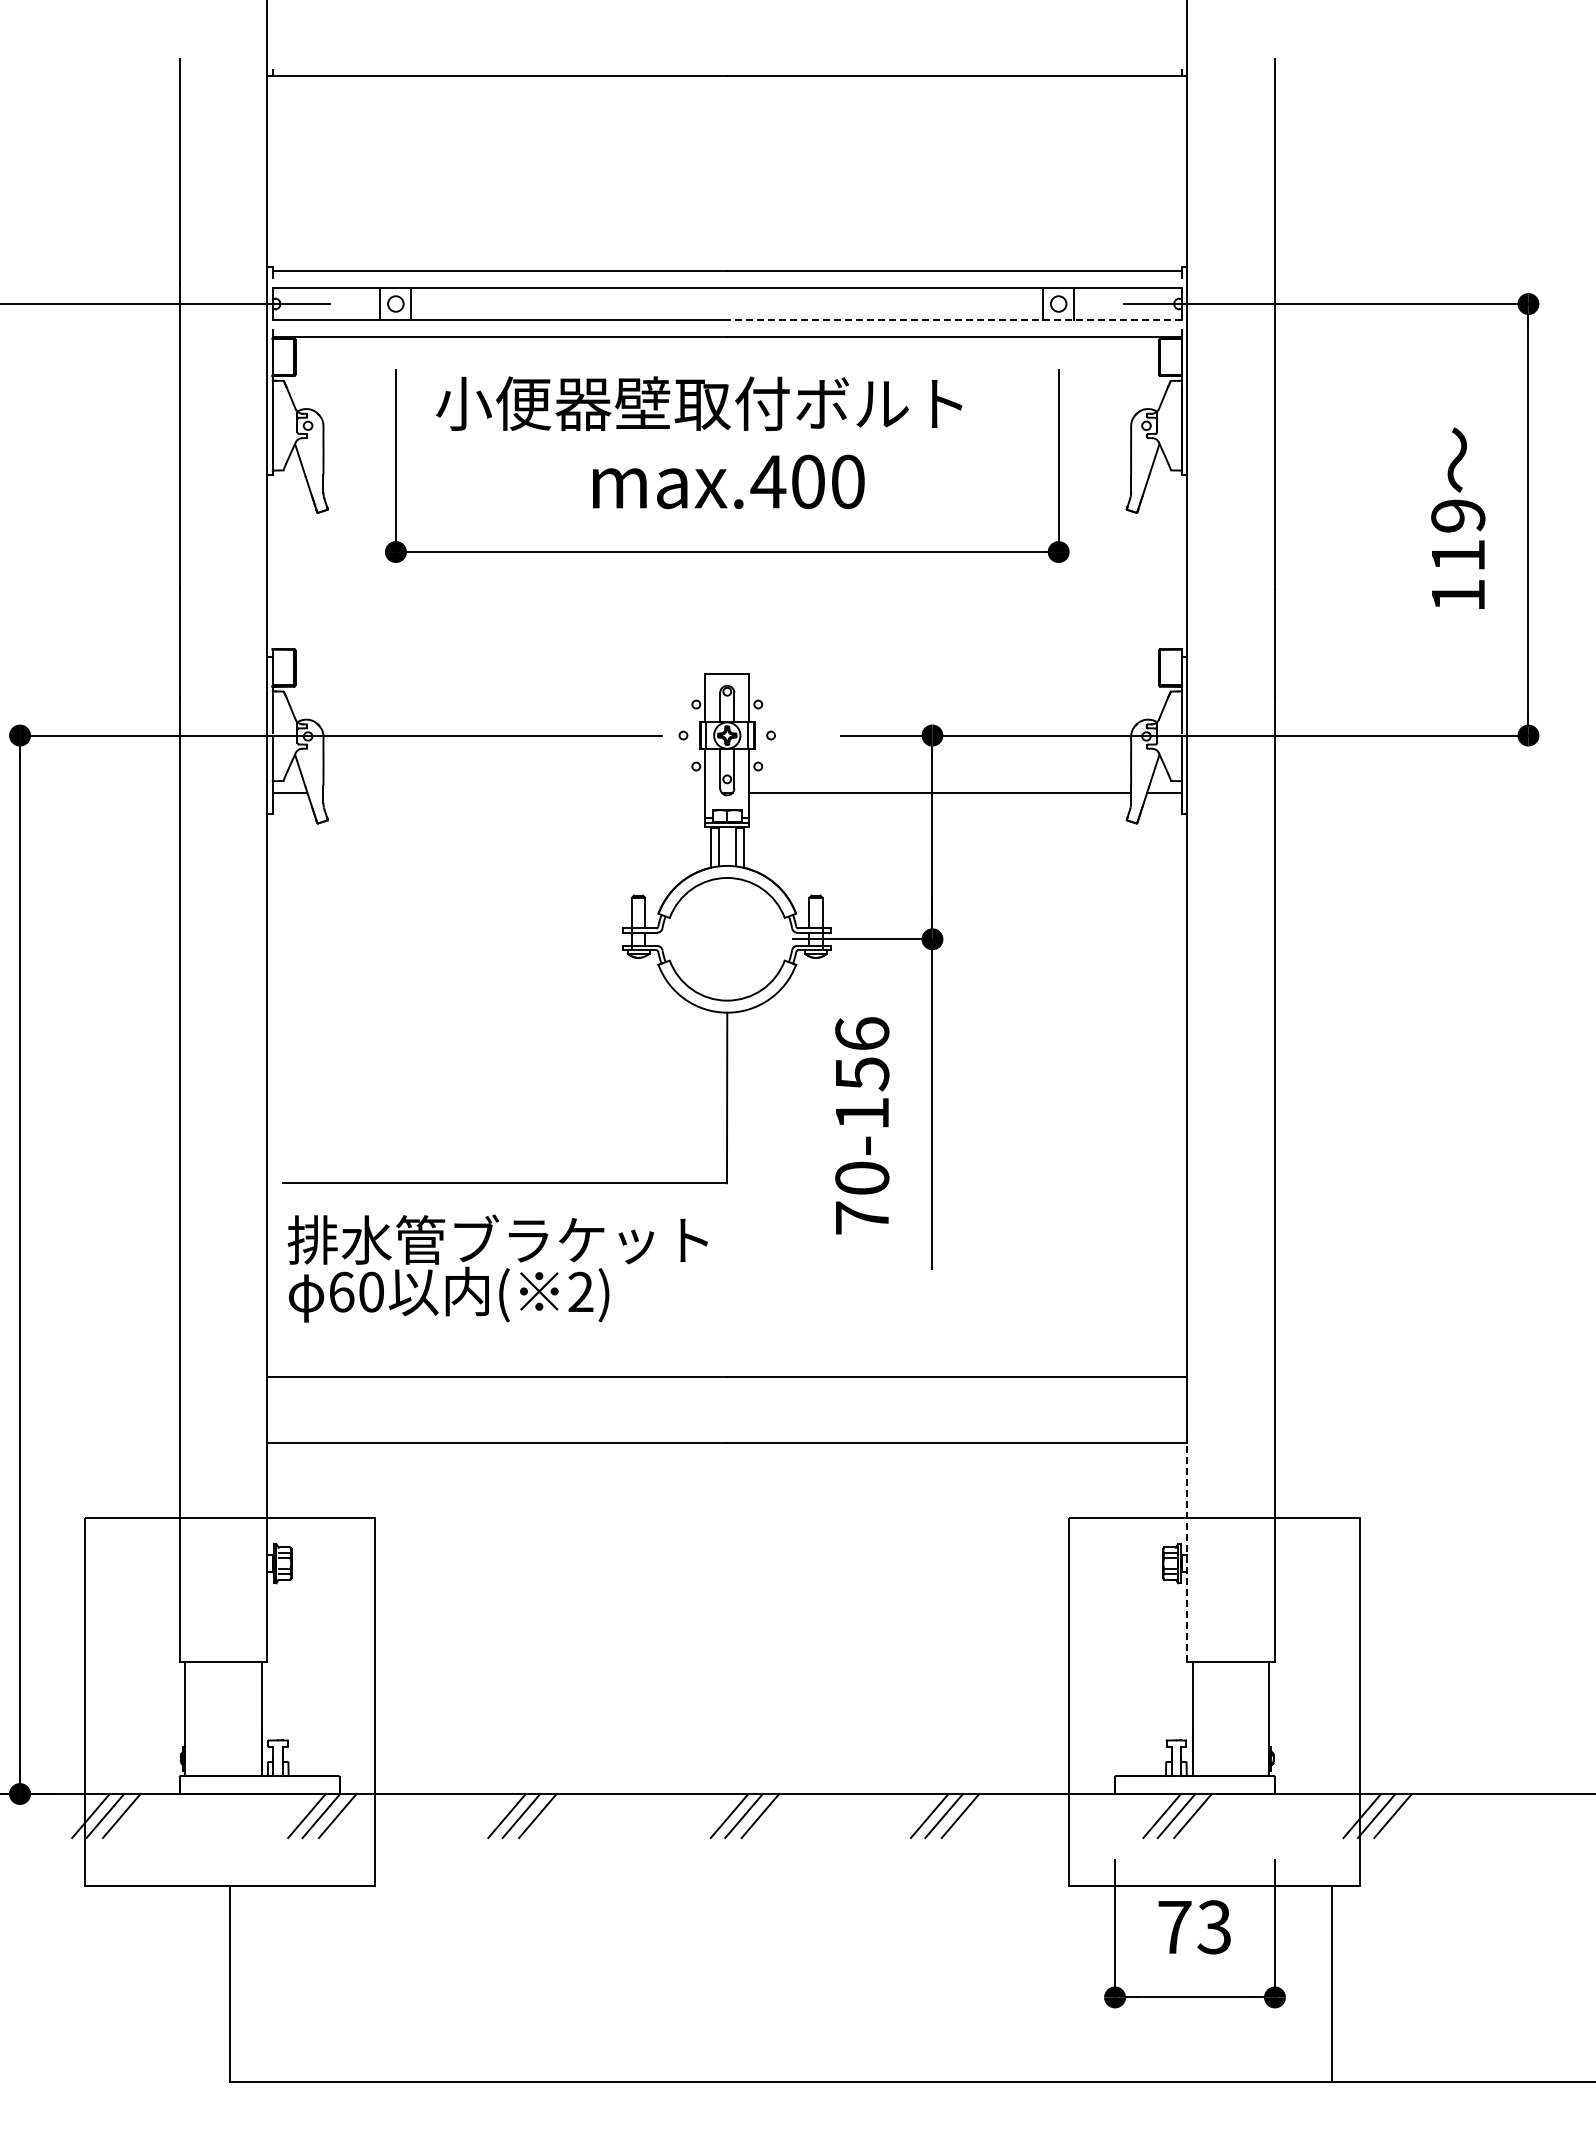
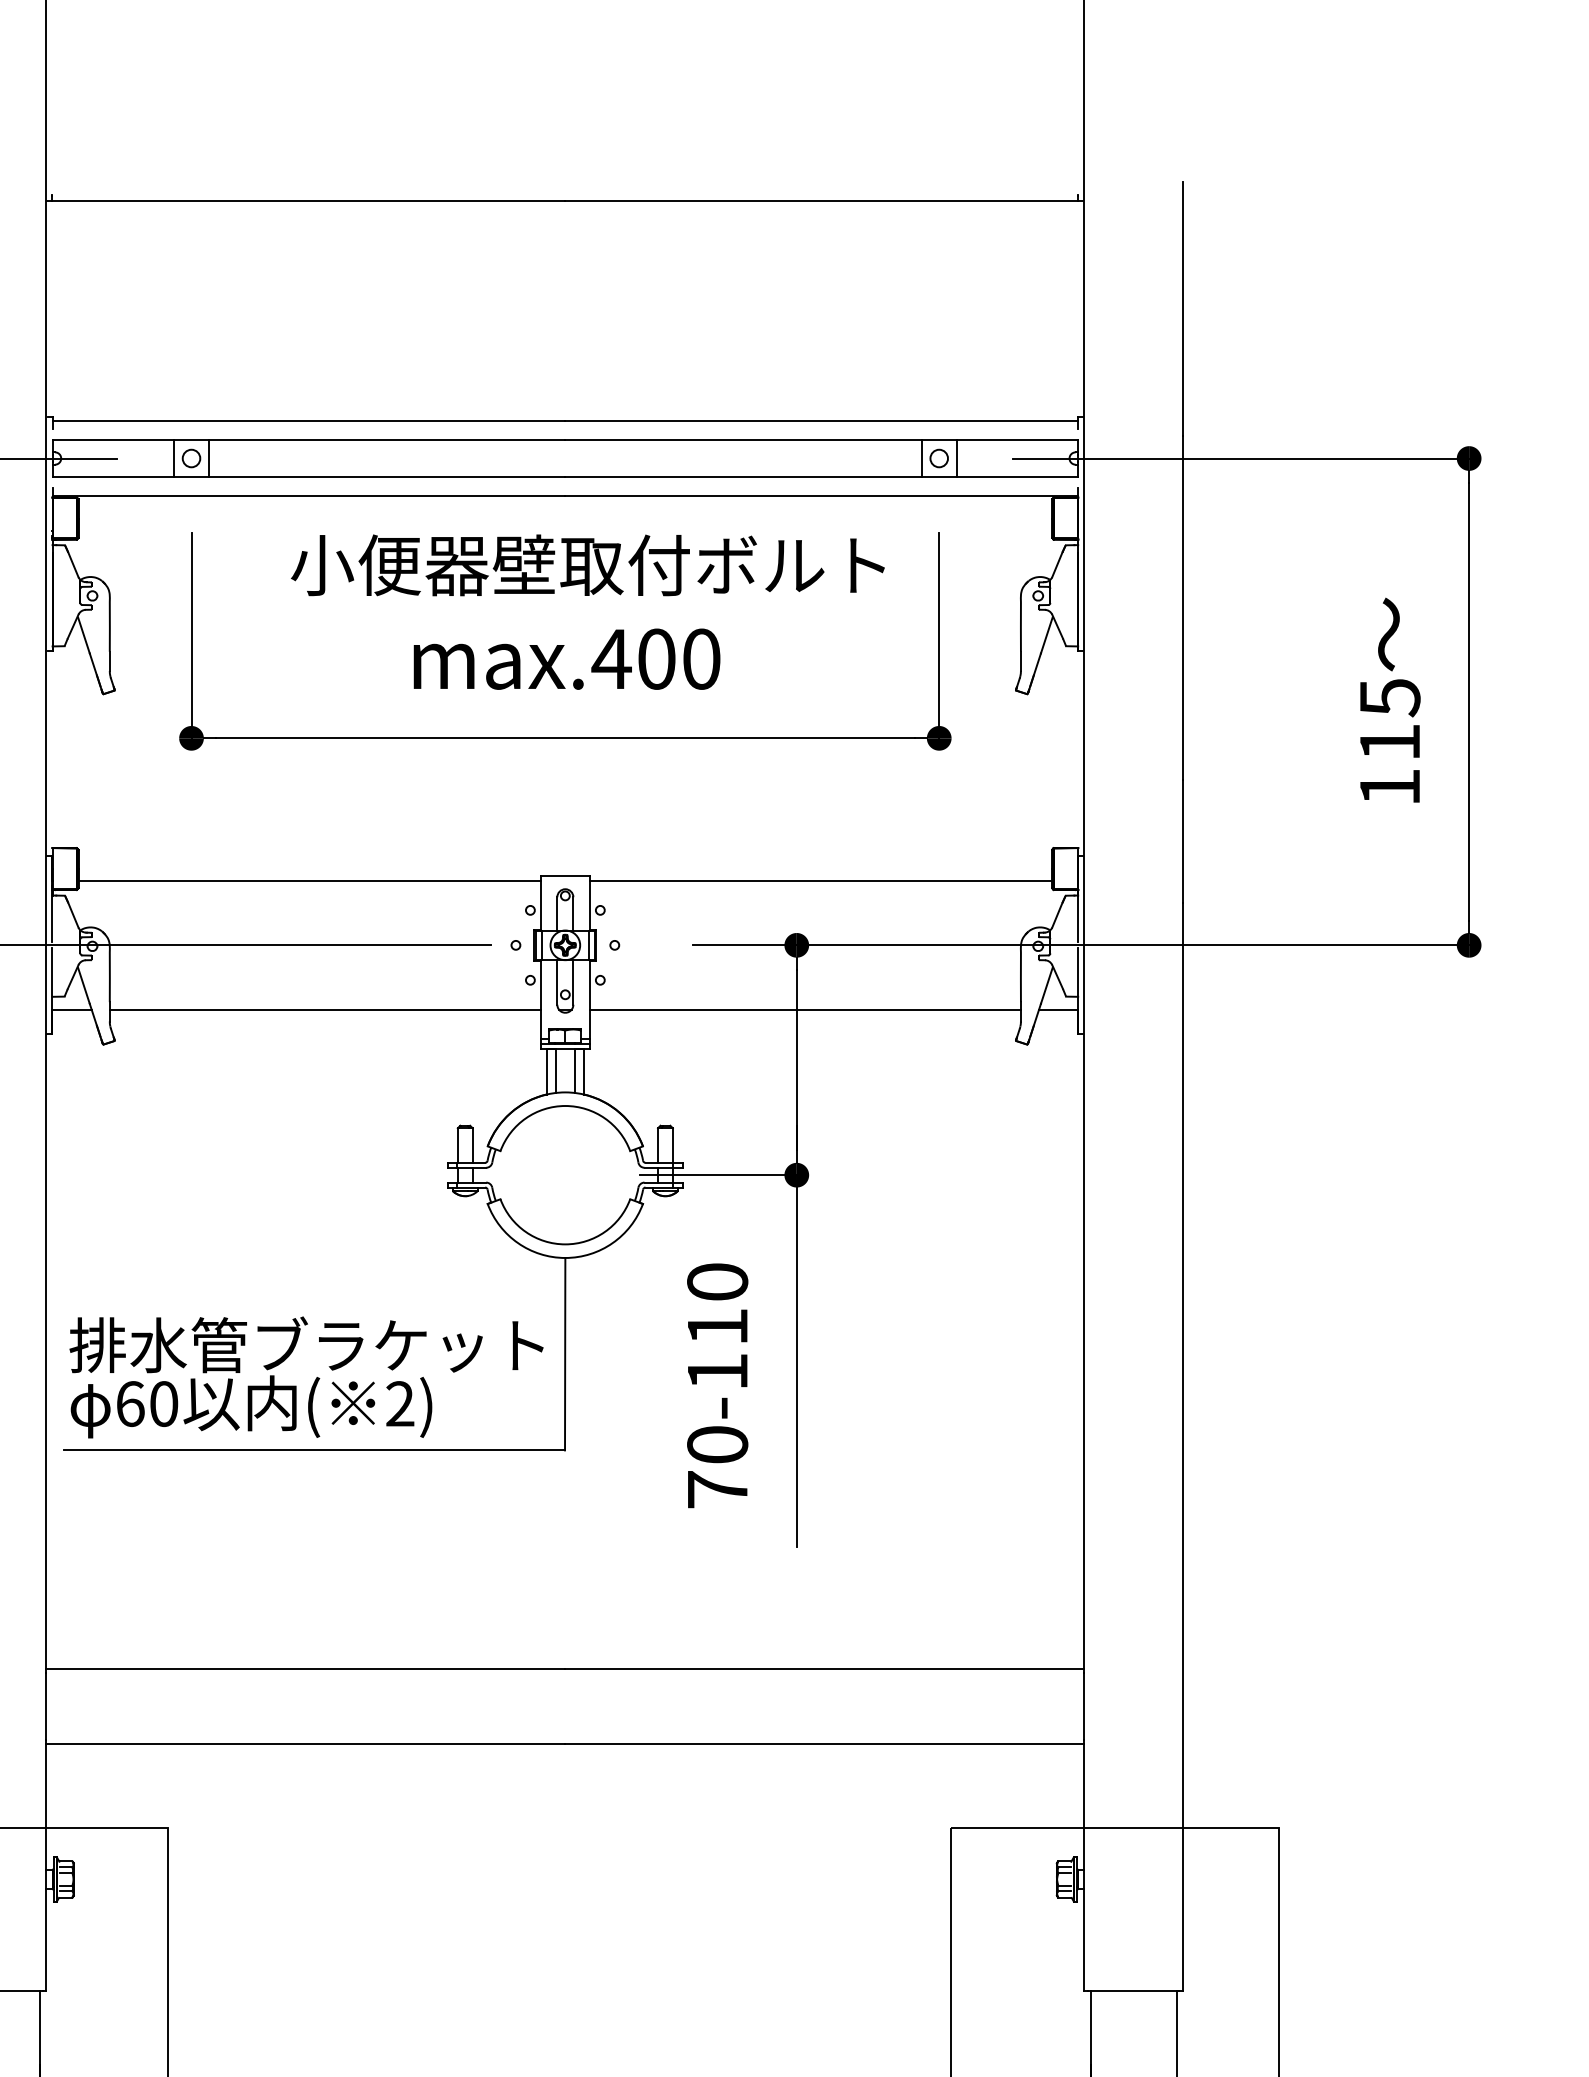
line: (954, 320) -> (821, 477), dashed -> solid
text: (699, 403) -> (588, 565), moved
text: (1458, 516) -> (1390, 698), 119 -> 115
line: (500, 678) -> (309, 880), added
line: (953, 678) -> (820, 880), added
line: (514, 792) -> (325, 1009), added
text: (862, 1054) -> (717, 1305), 70-156 -> 70-110
text: (497, 1268) -> (306, 1377), moved
line: (1187, 1552) -> (1084, 1866), dashed -> solid

